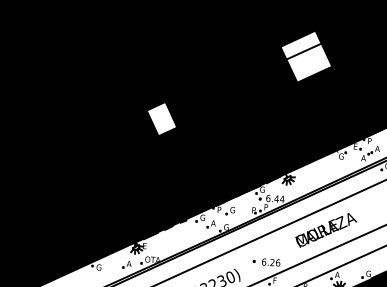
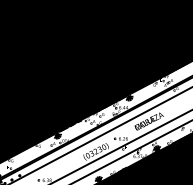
fill: (306, 56) -> (134, 37), added
fill: (160, 117) -> (65, 71), added

